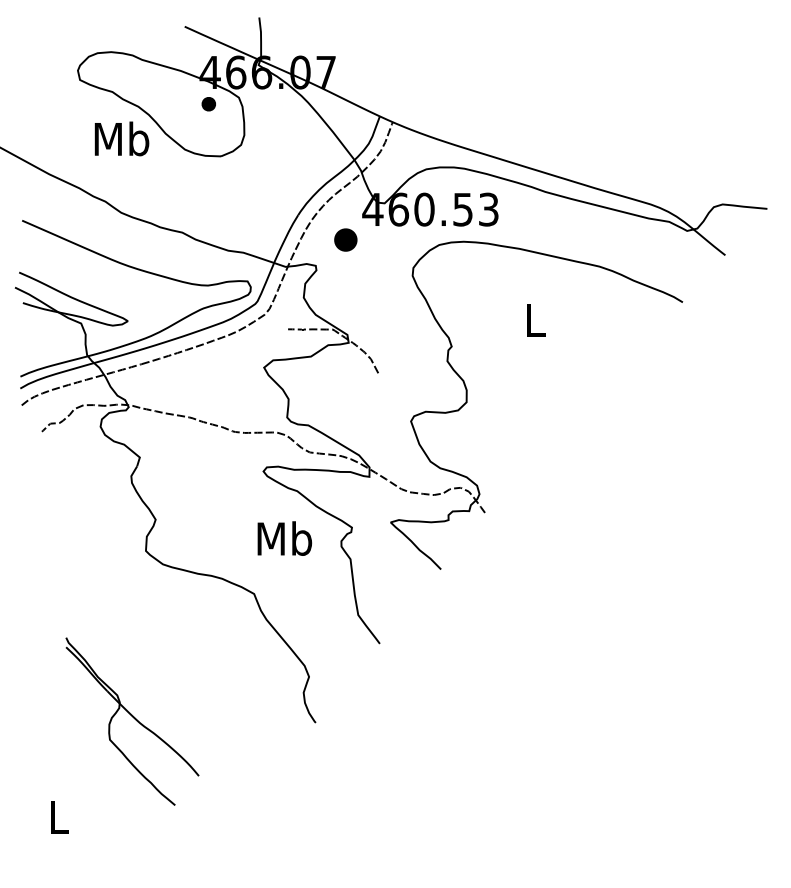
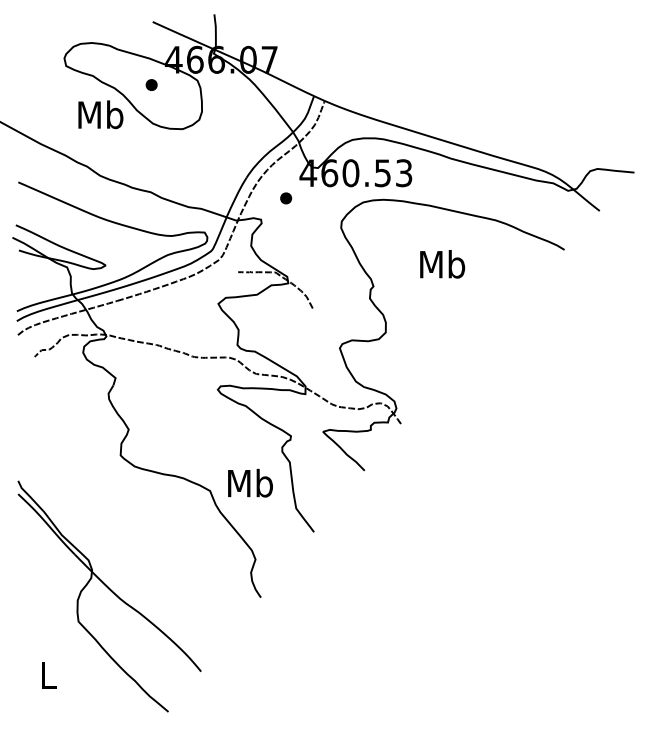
part: (208, 103) -> (151, 84), moved
part: (346, 240) -> (286, 198), size x0.62
text: (535, 320) -> (442, 264), L -> Mb
text: (284, 537) -> (250, 482), moved
part: (132, 721) -> (109, 596), size x1.67

